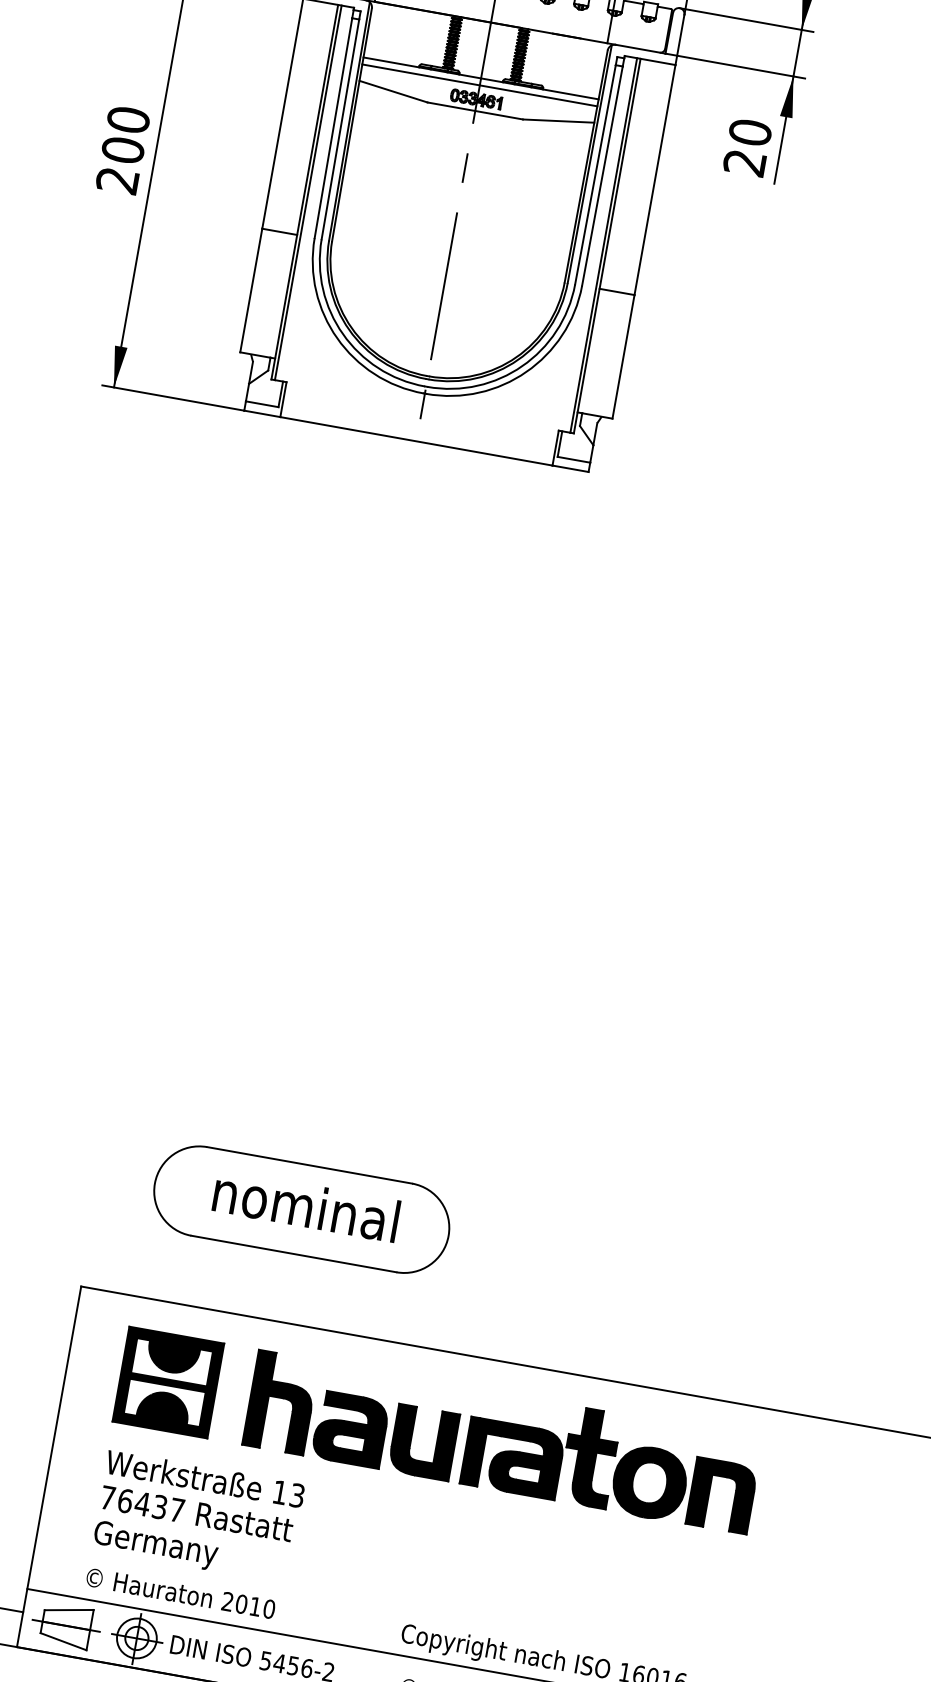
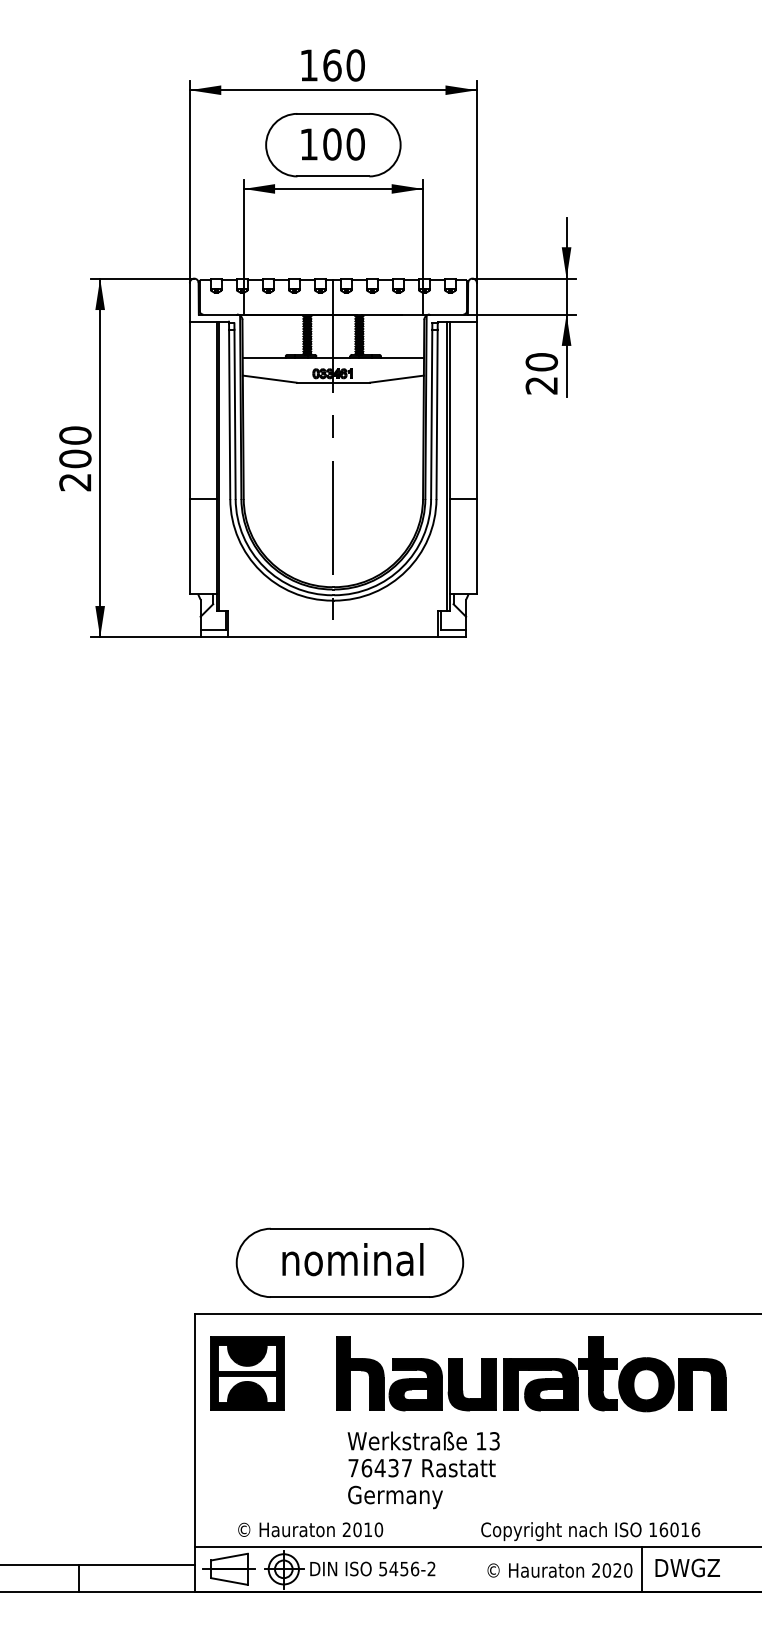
line: (478, 84) -> (332, 362), removed
part: (301, 1209) -> (349, 1262), moved
part: (168, 1382) -> (247, 1373), moved
text: (198, 1517) -> (423, 1470), moved

